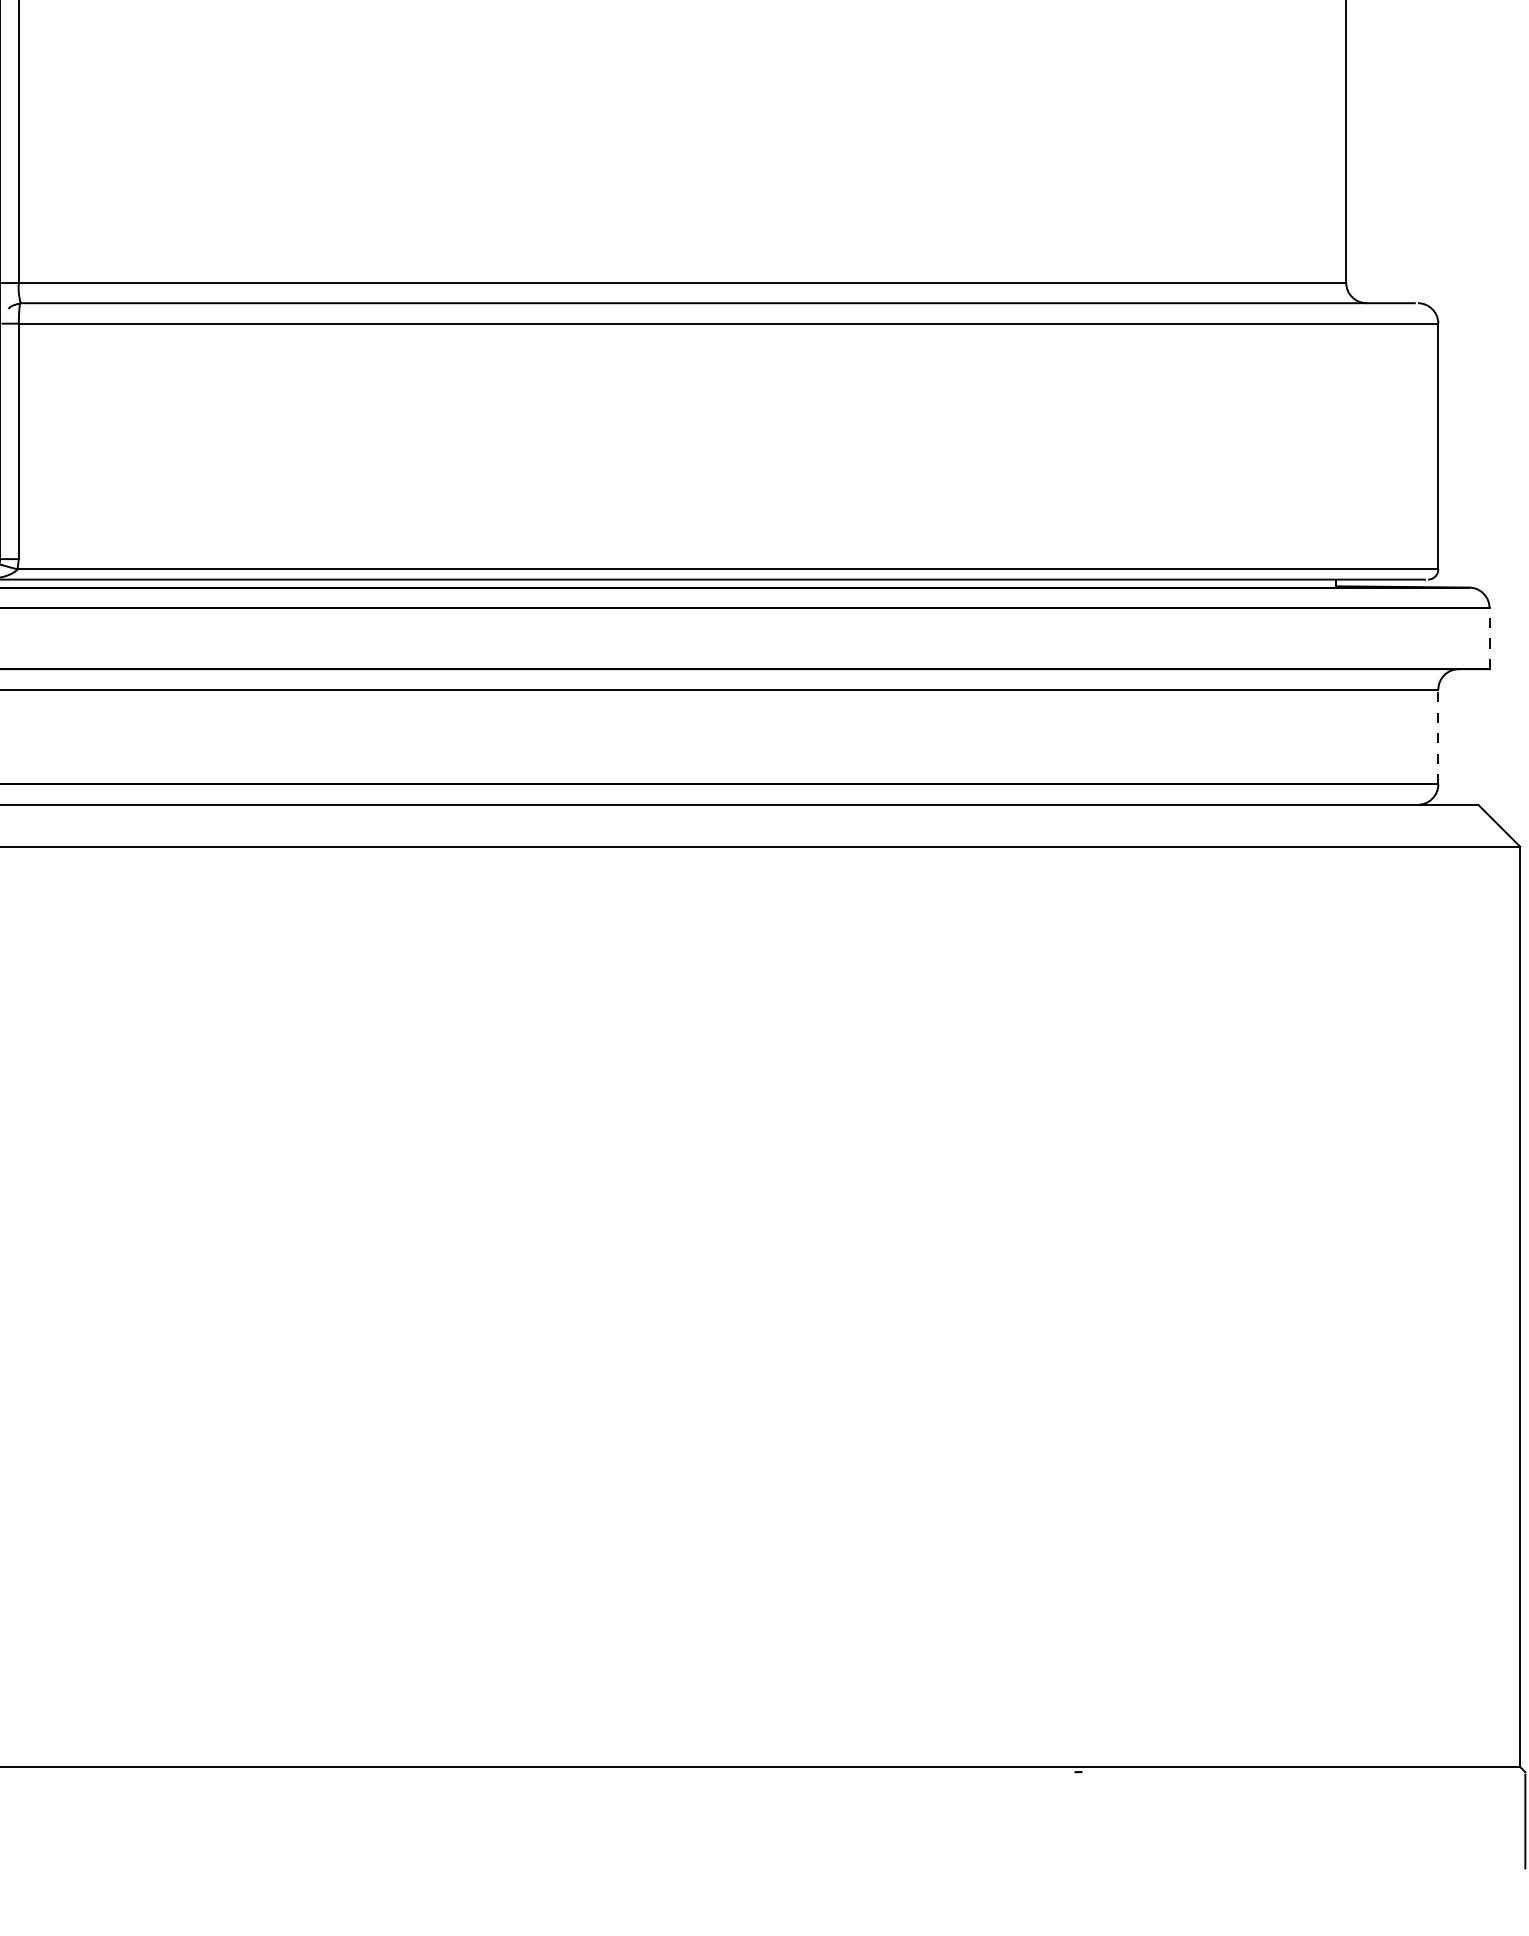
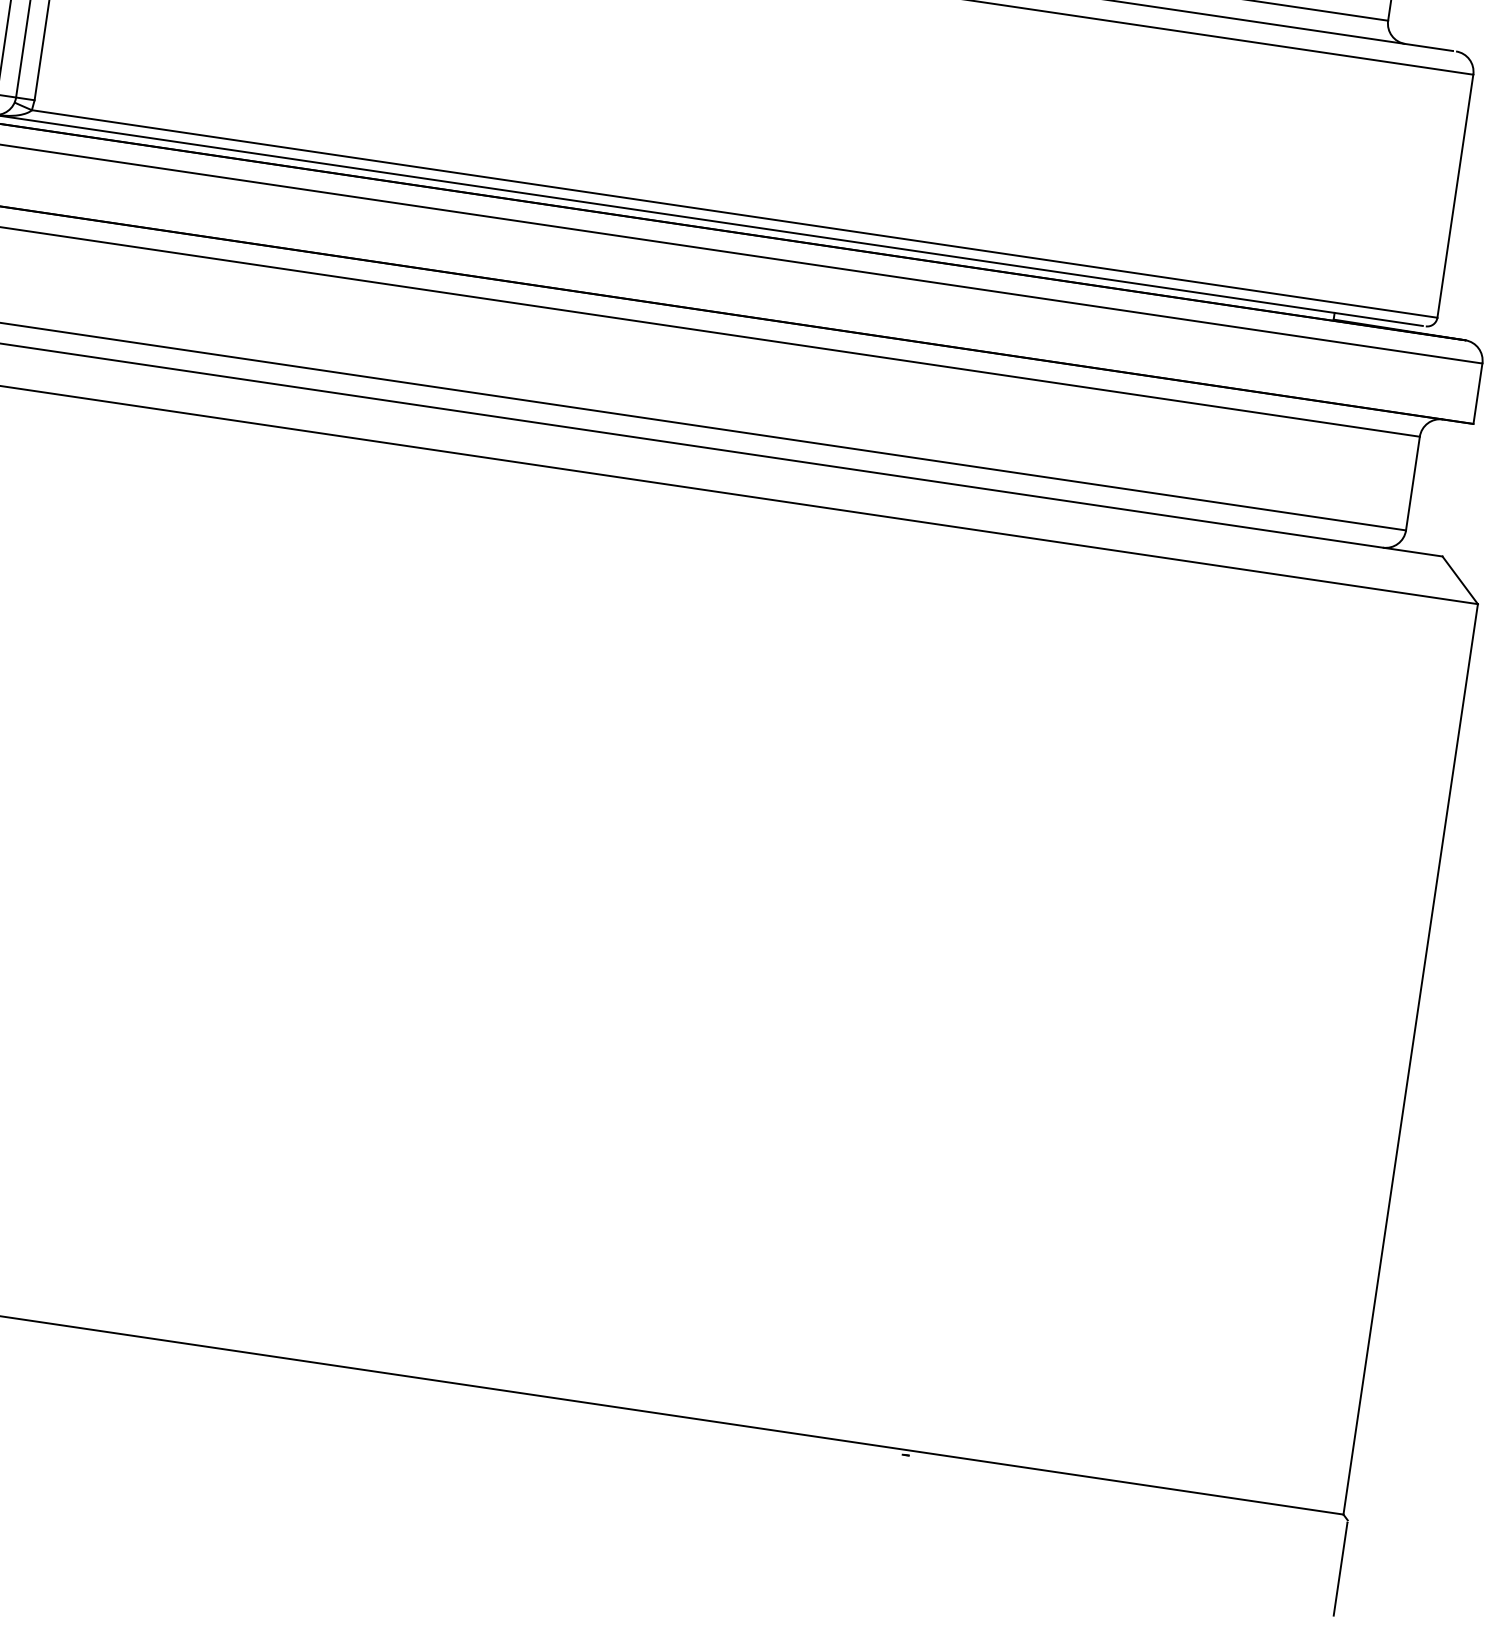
line: (1489, 638) -> (1477, 393), dashed -> solid
line: (1438, 736) -> (1413, 483), dashed -> solid

